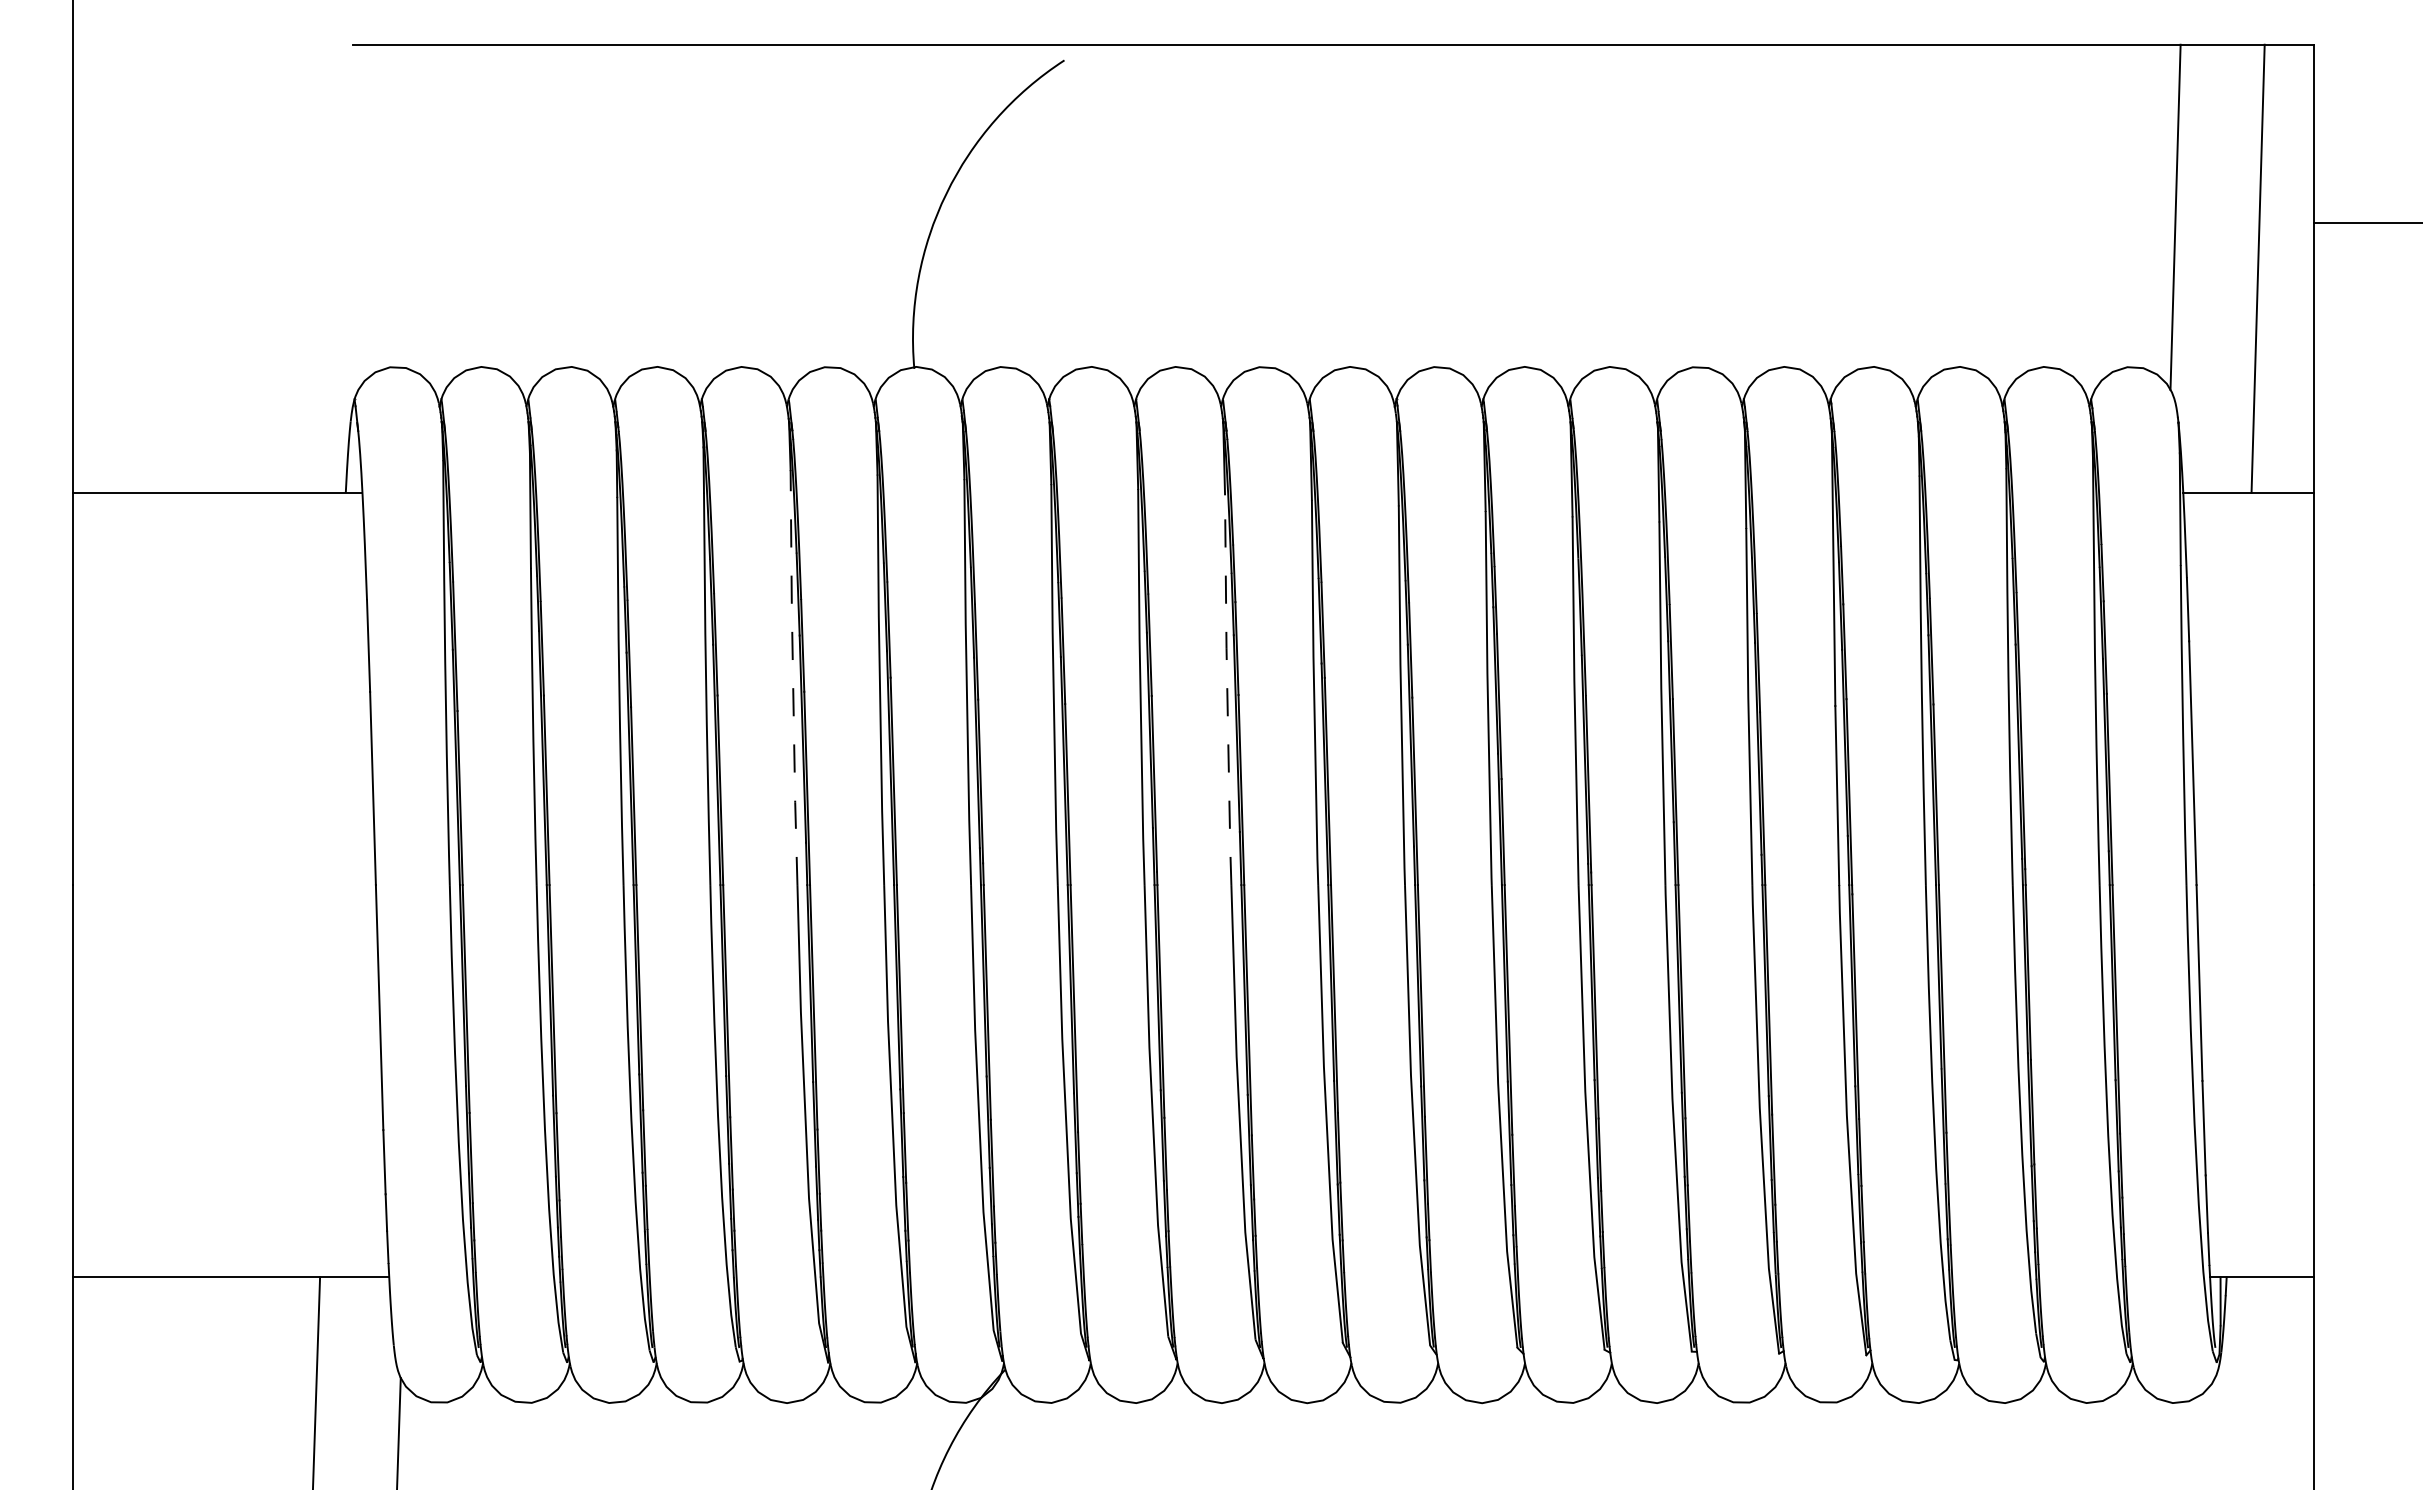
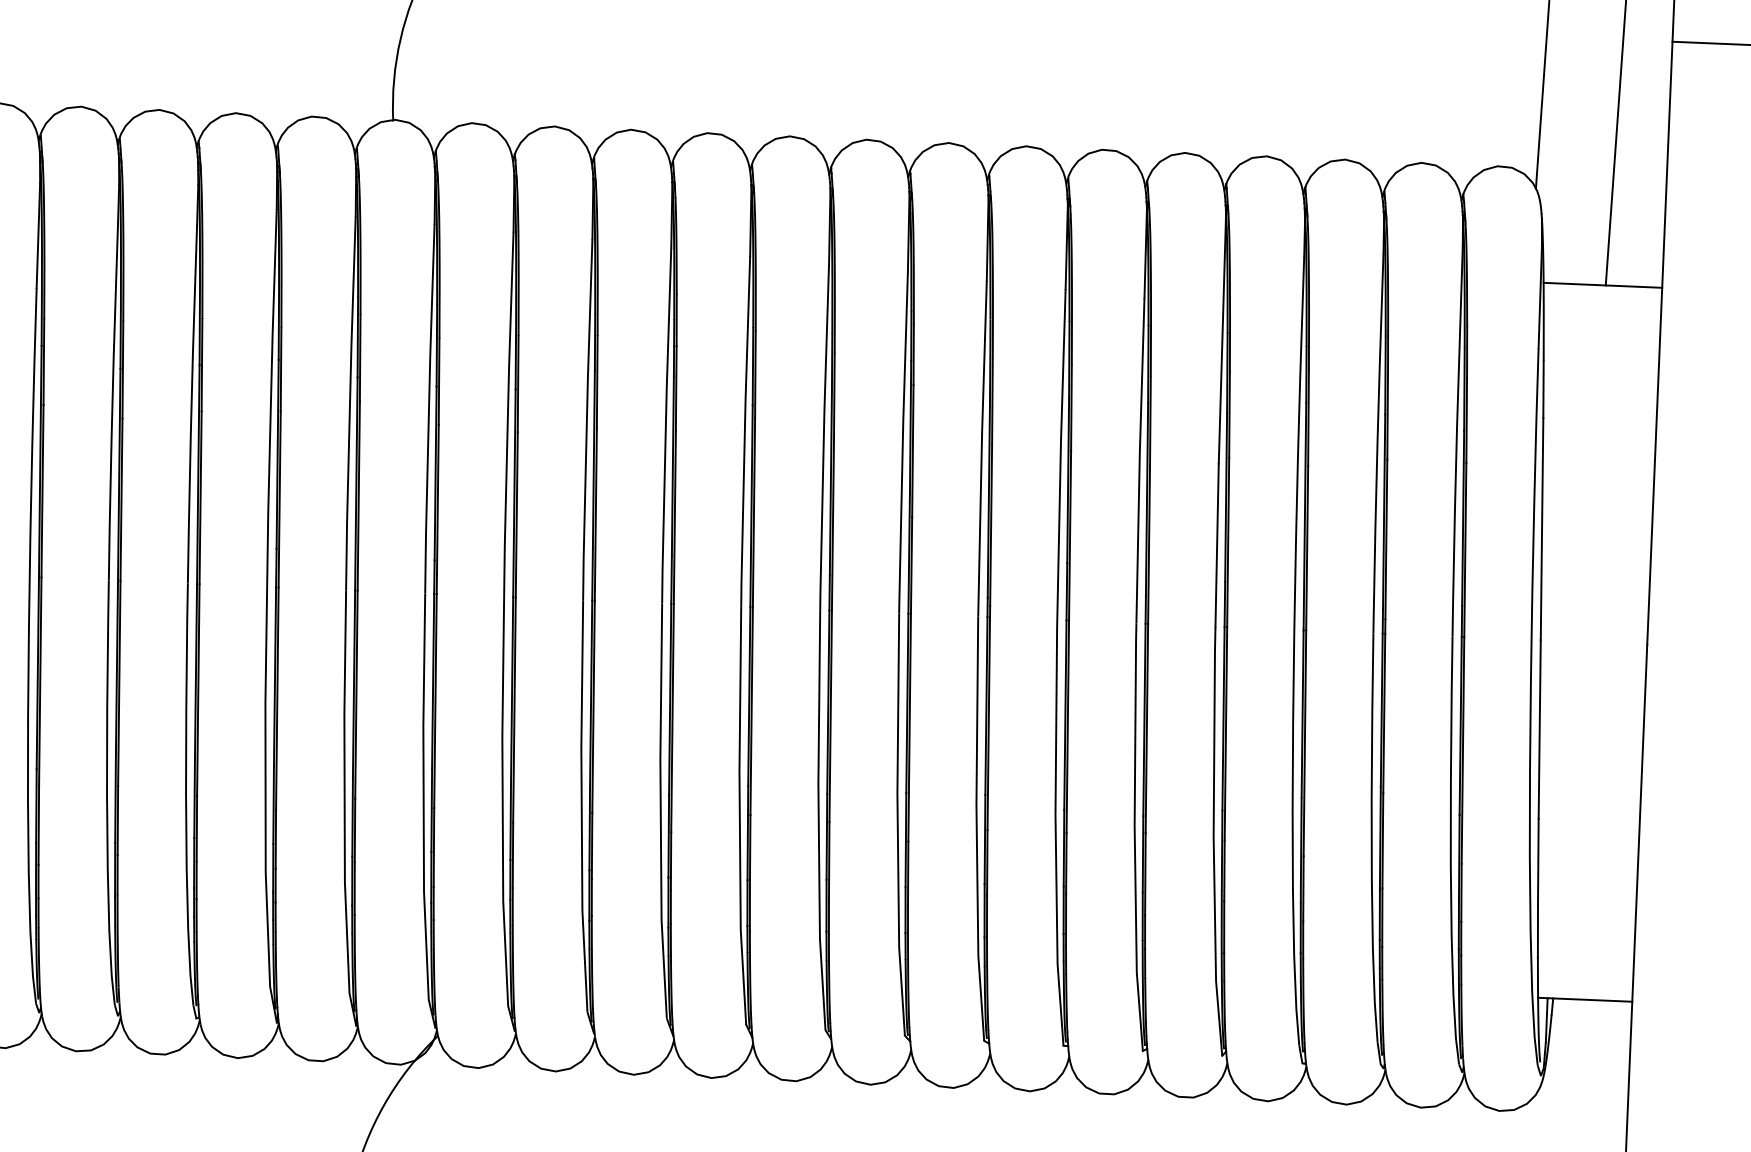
line: (793, 677) -> (271, 397), dashed -> solid
line: (1227, 690) -> (666, 426), dashed -> solid

